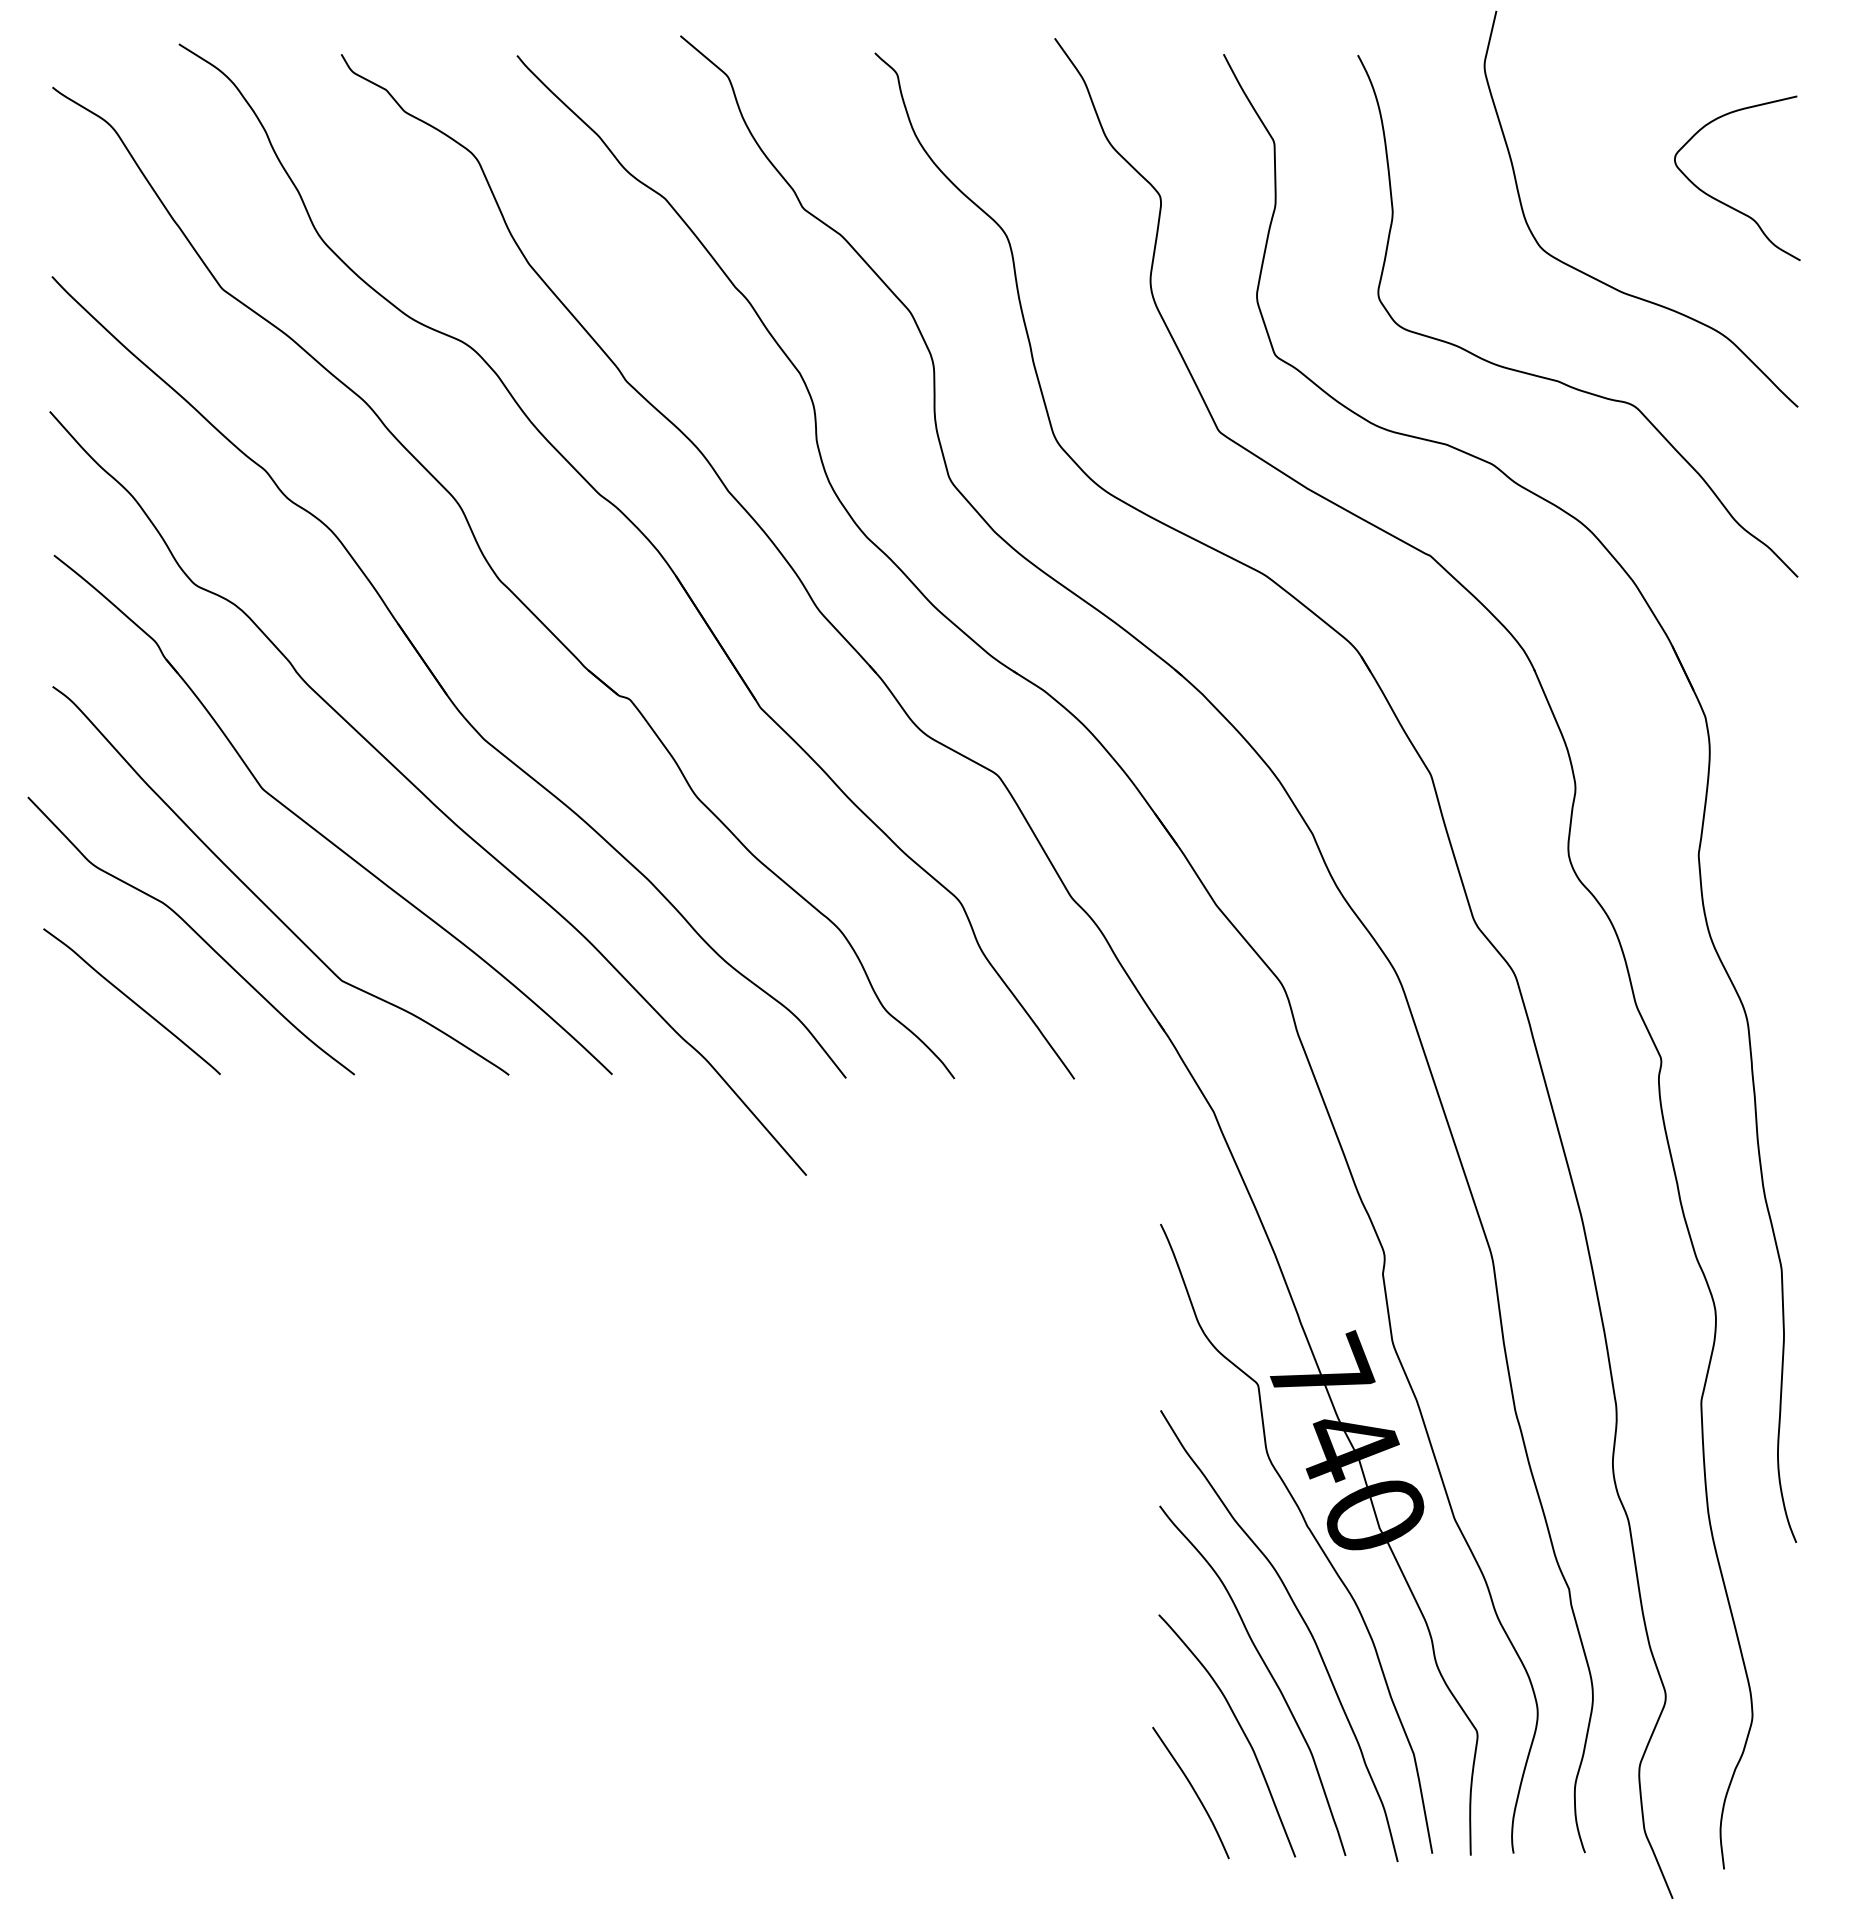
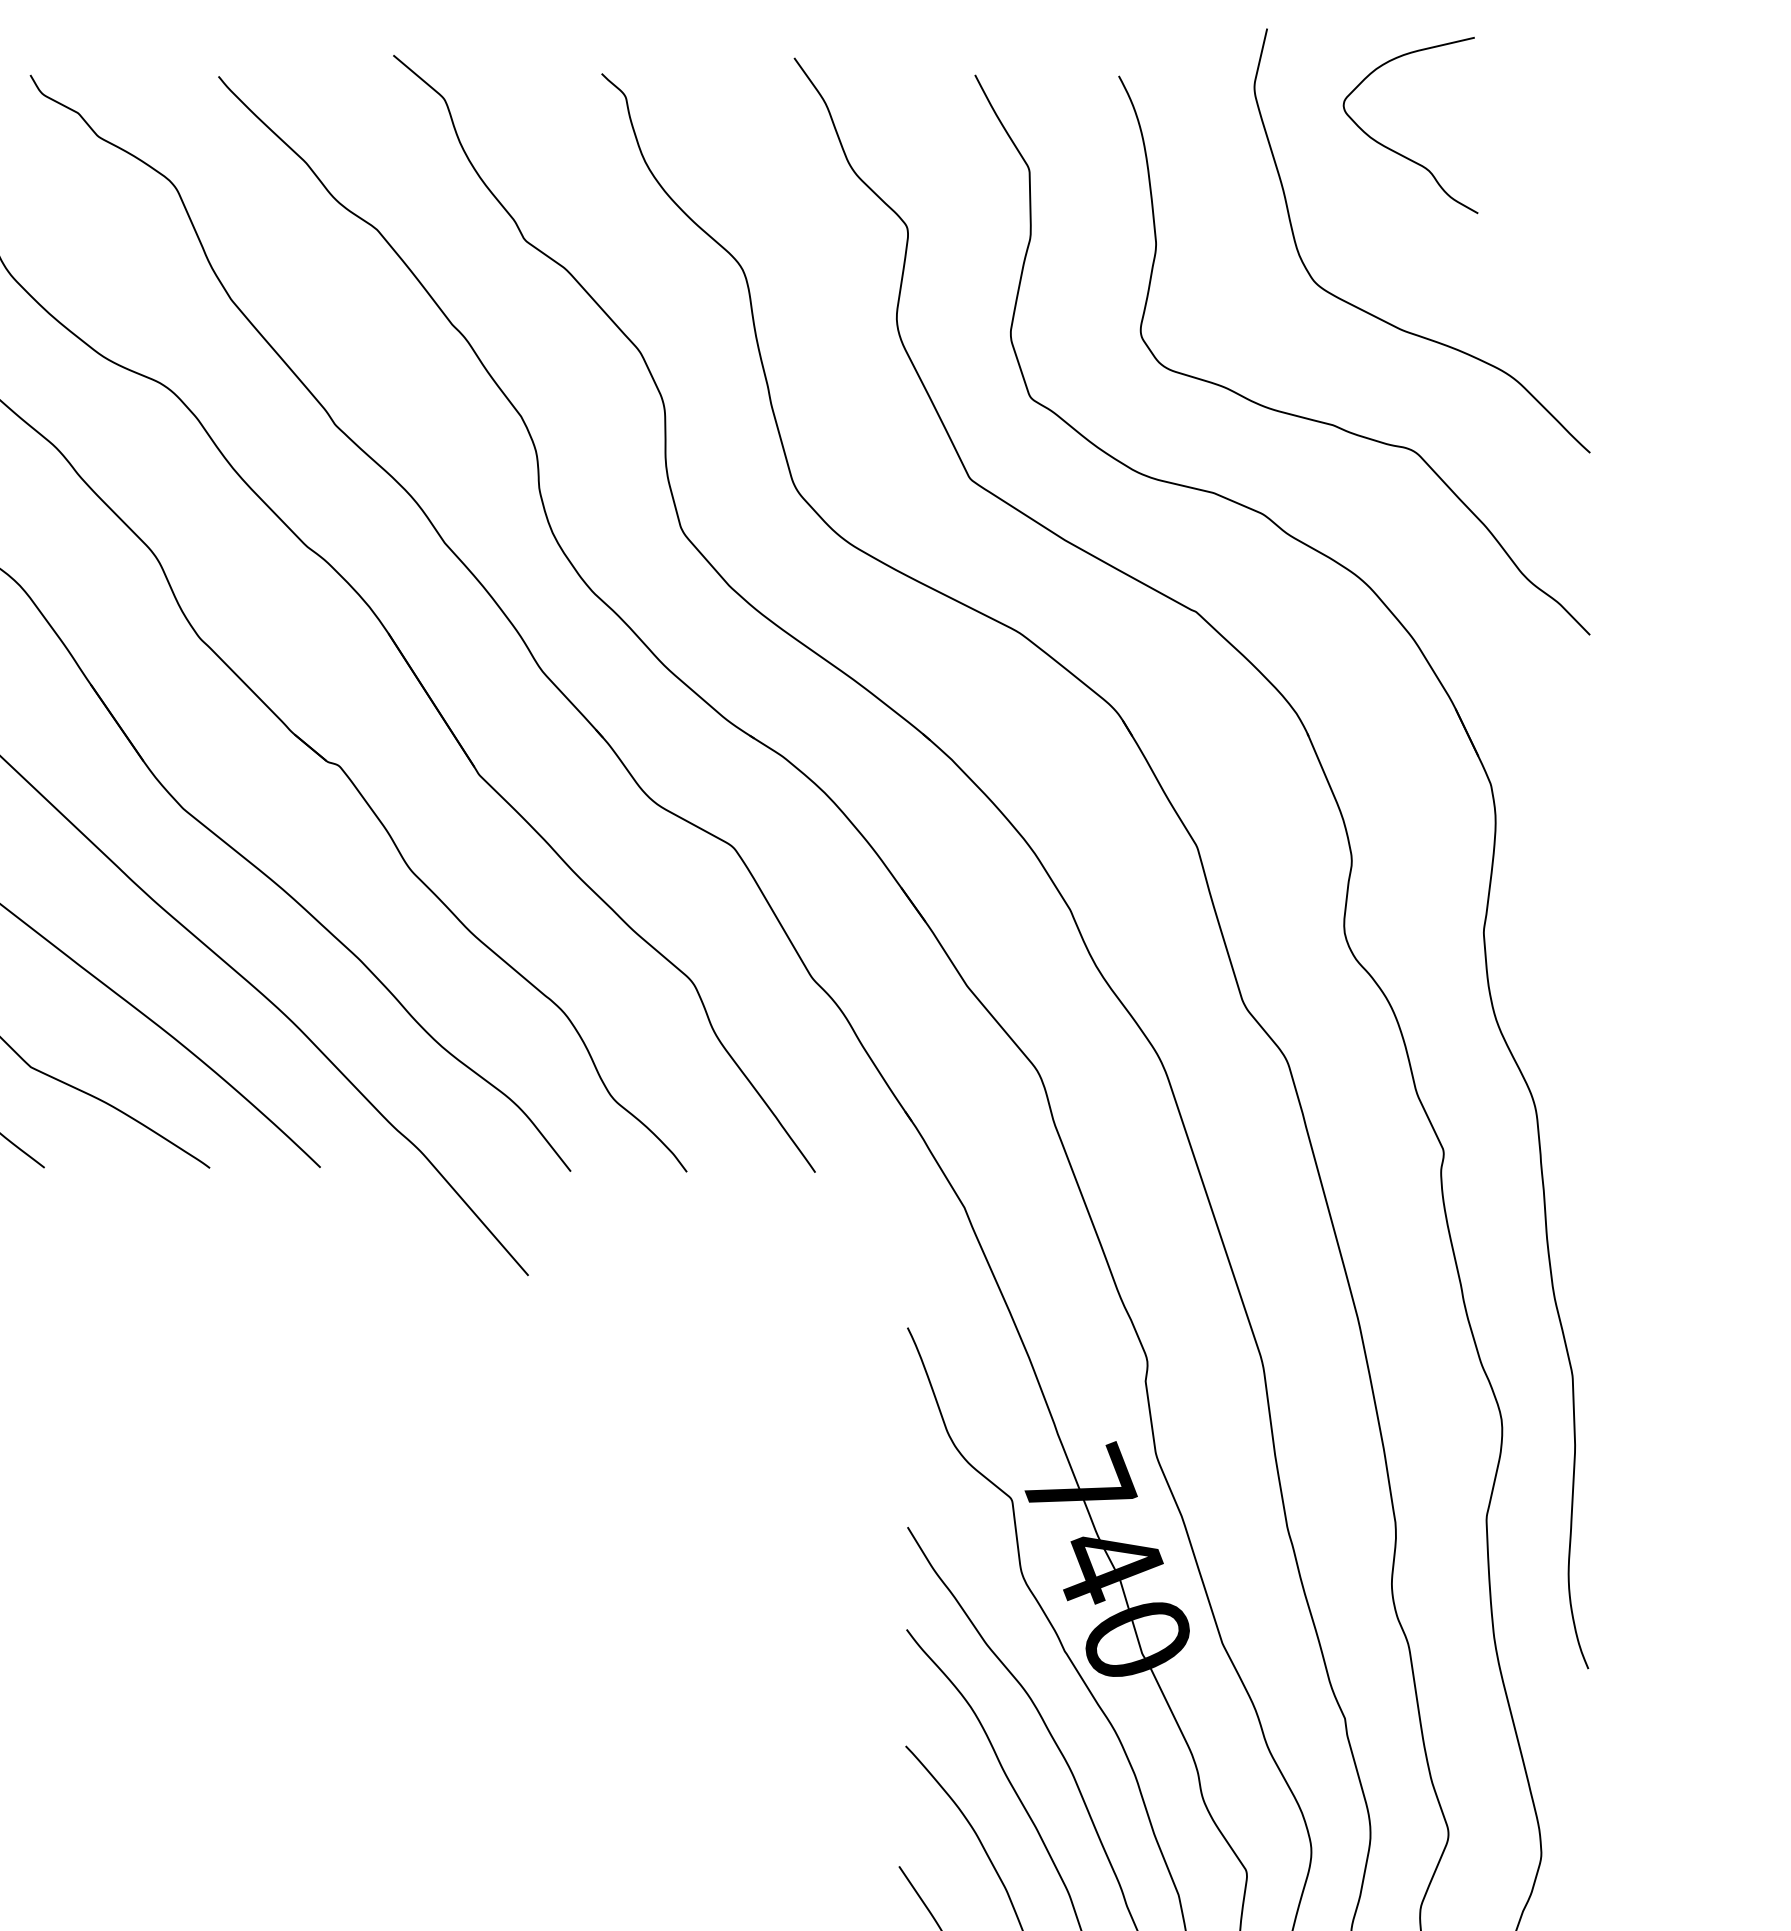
curve: (1724, 202) -> (1396, 151), moved

